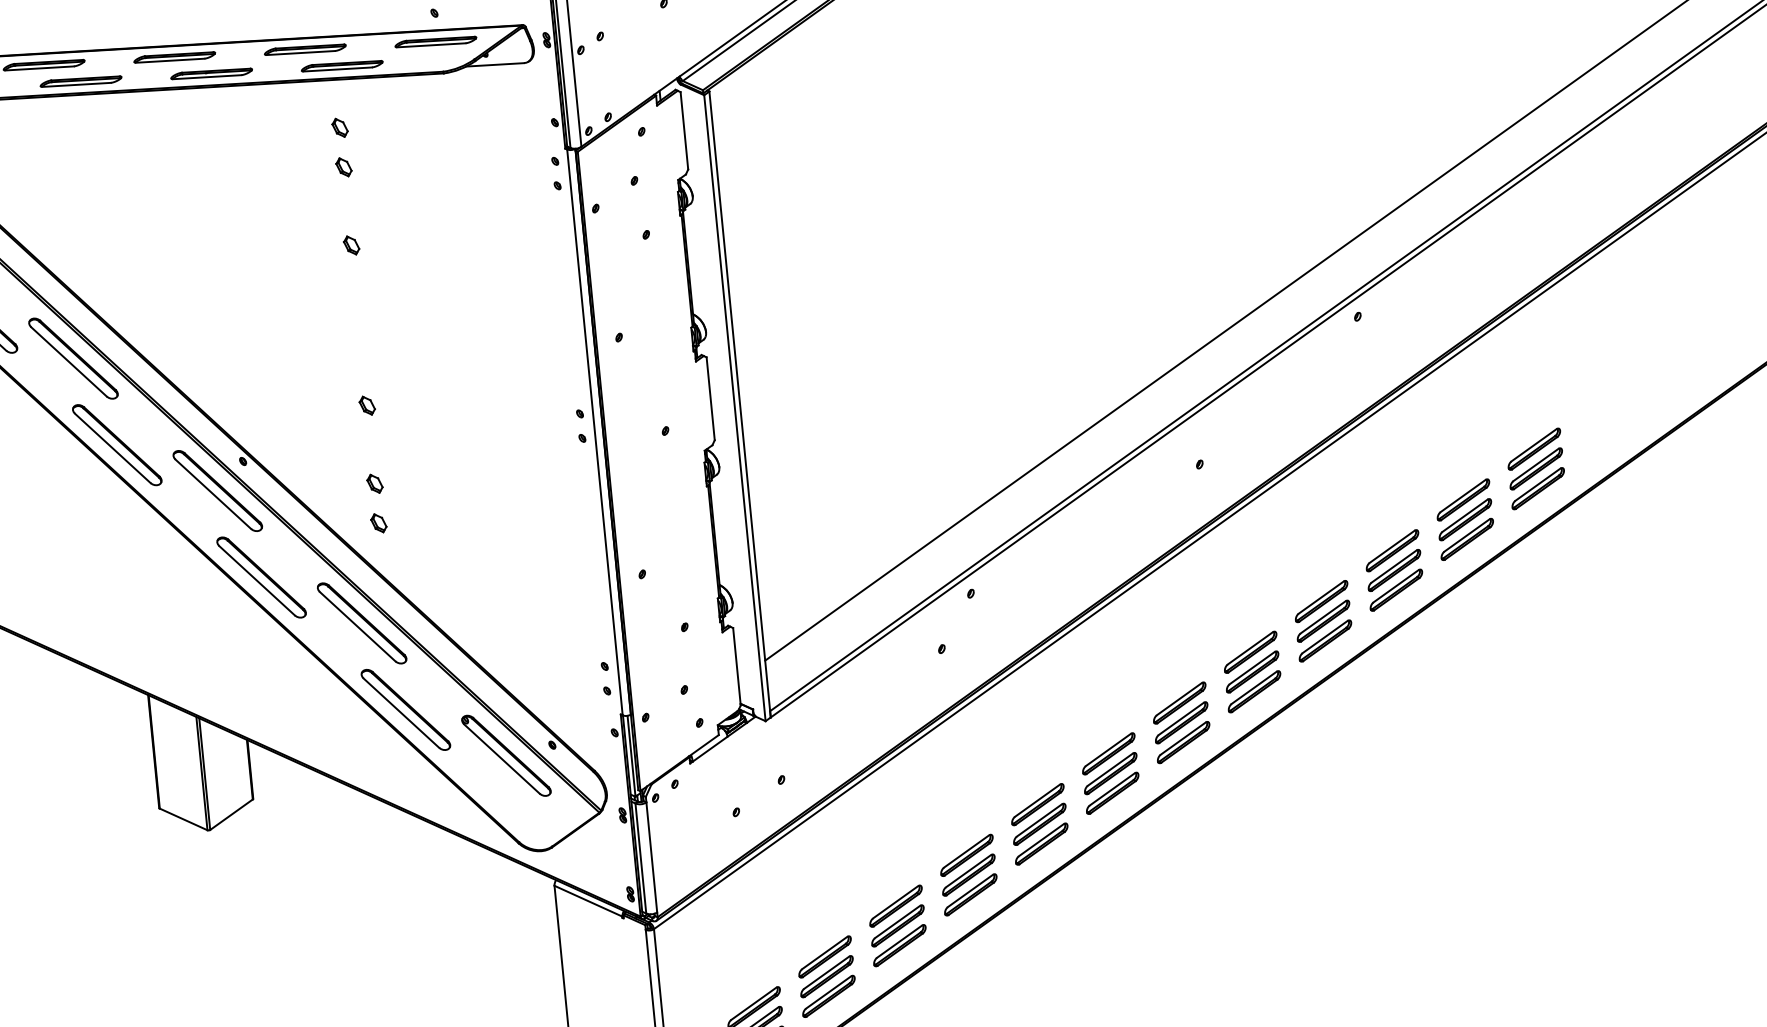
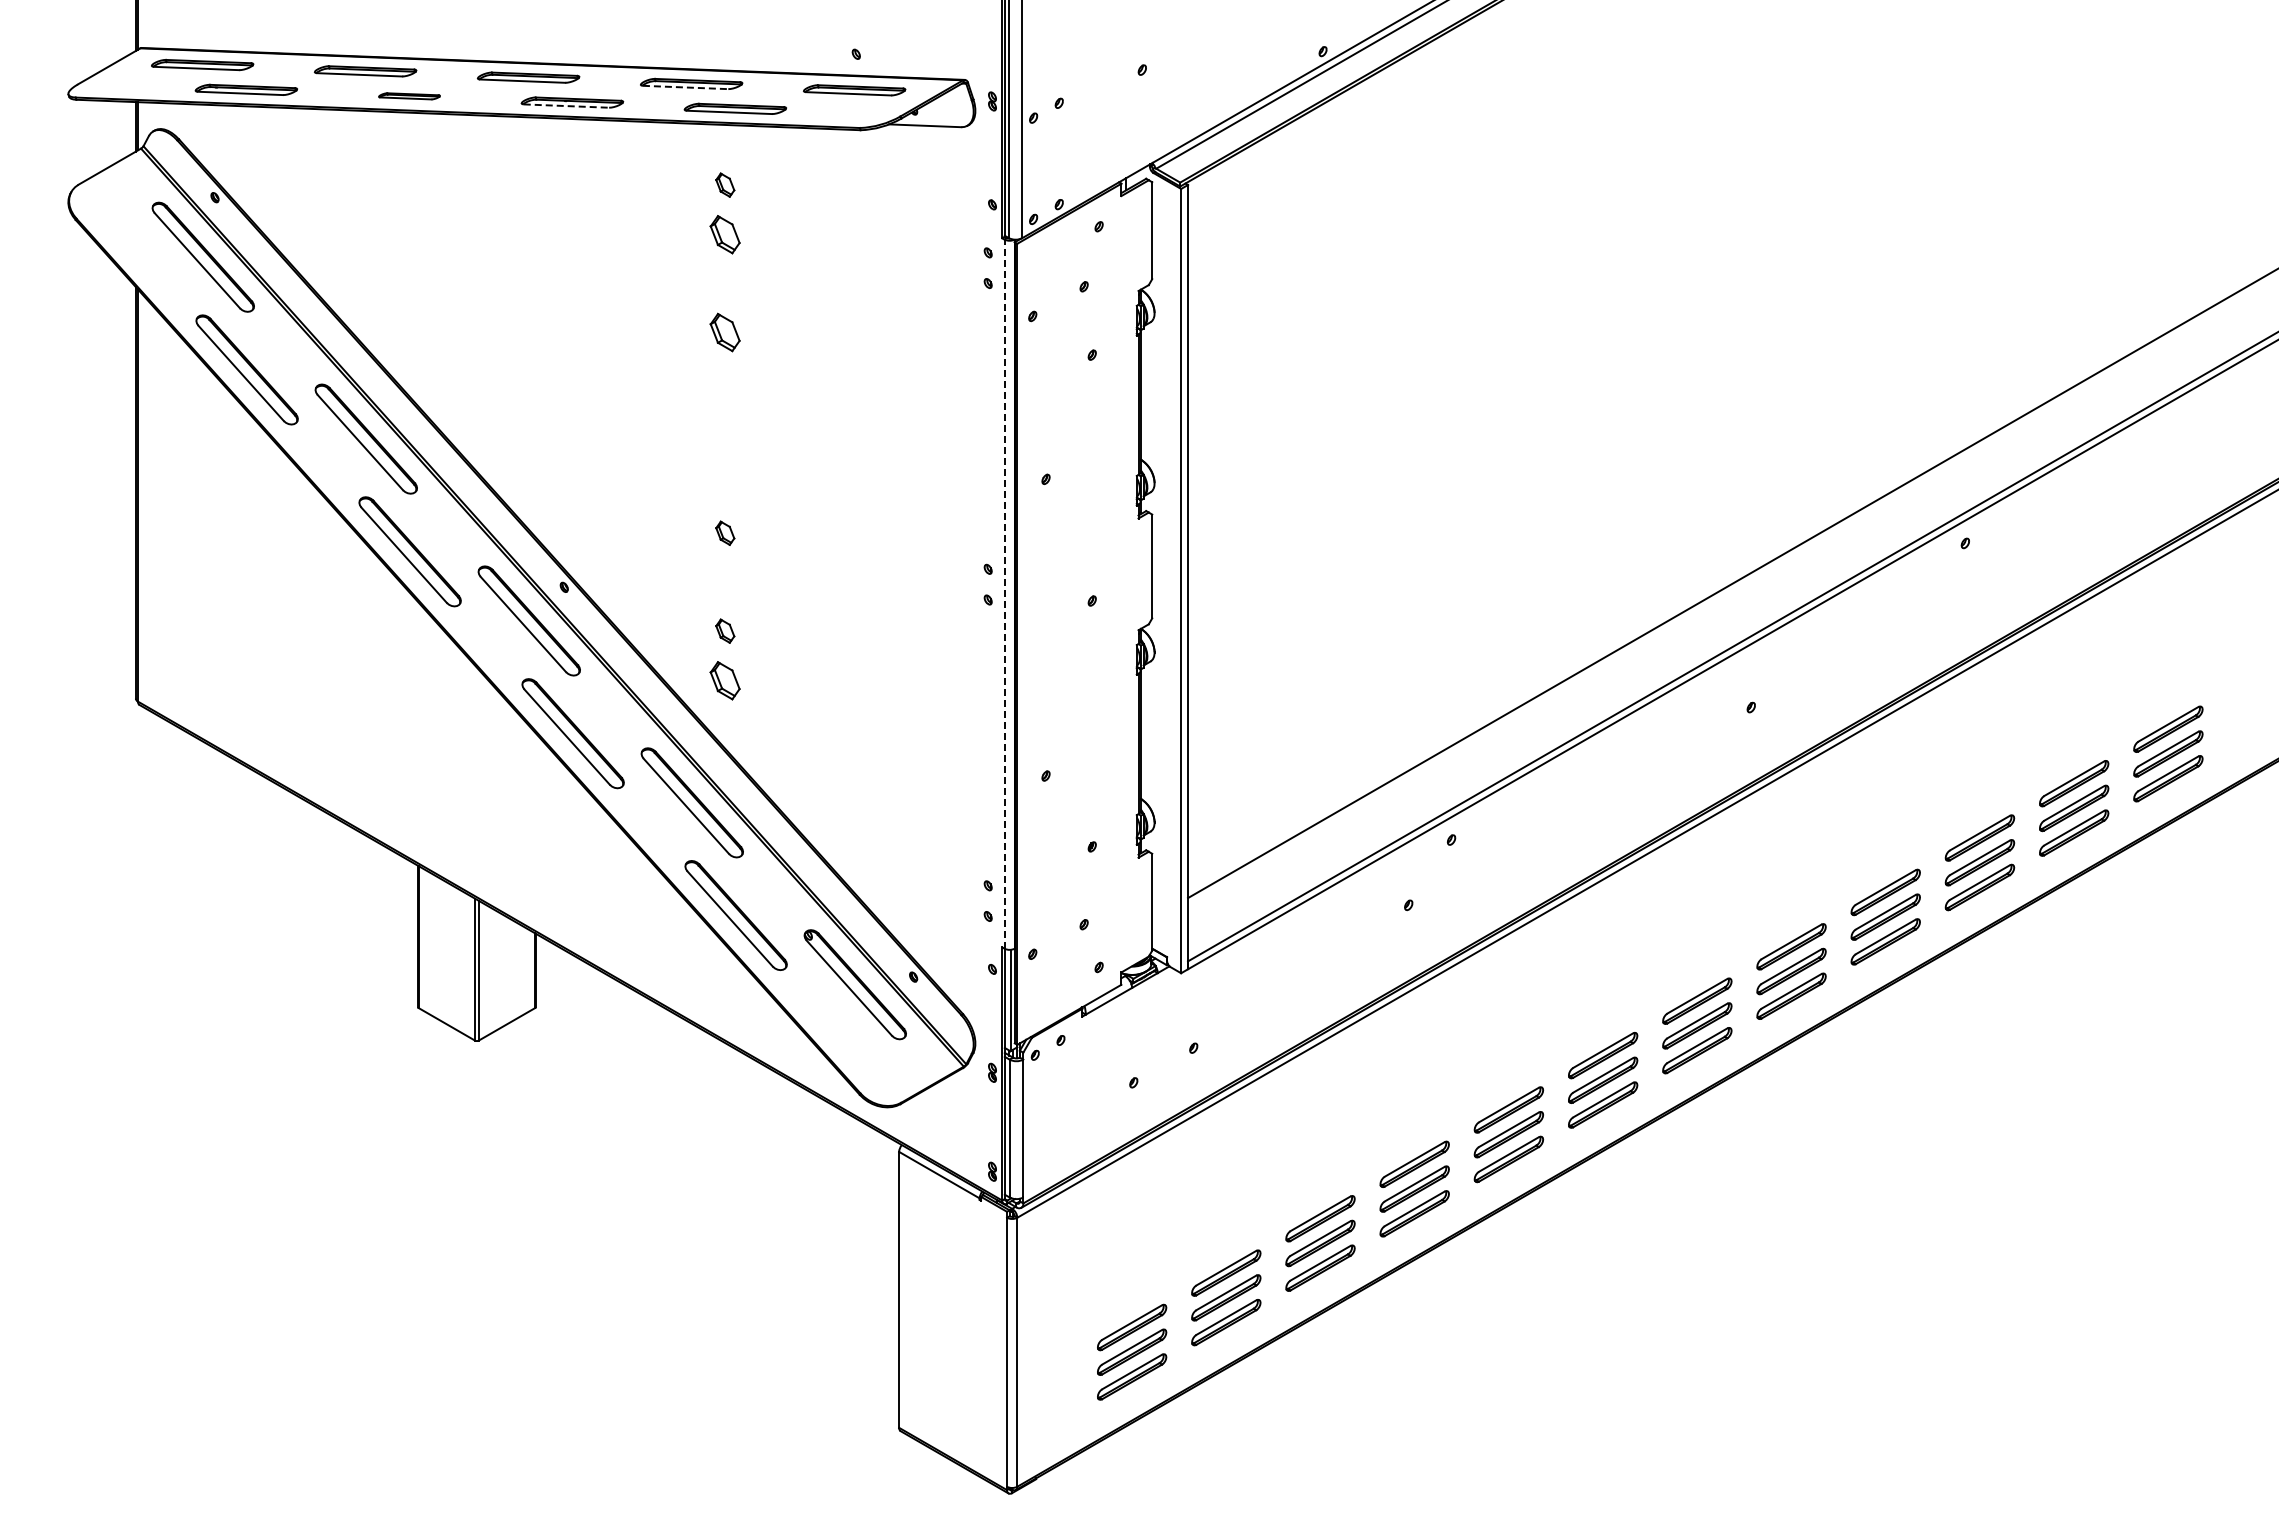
line: (300, 53) -> (685, 87), solid -> dashed
line: (207, 77) -> (566, 106), solid -> dashed
part: (81, 81) -> (409, 96), size x0.6
part: (344, 167) -> (725, 234), size x1.6
part: (351, 245) -> (725, 332), size x1.6
line: (594, 432) -> (1004, 594), solid -> dashed
part: (379, 523) -> (725, 680), size x1.6

